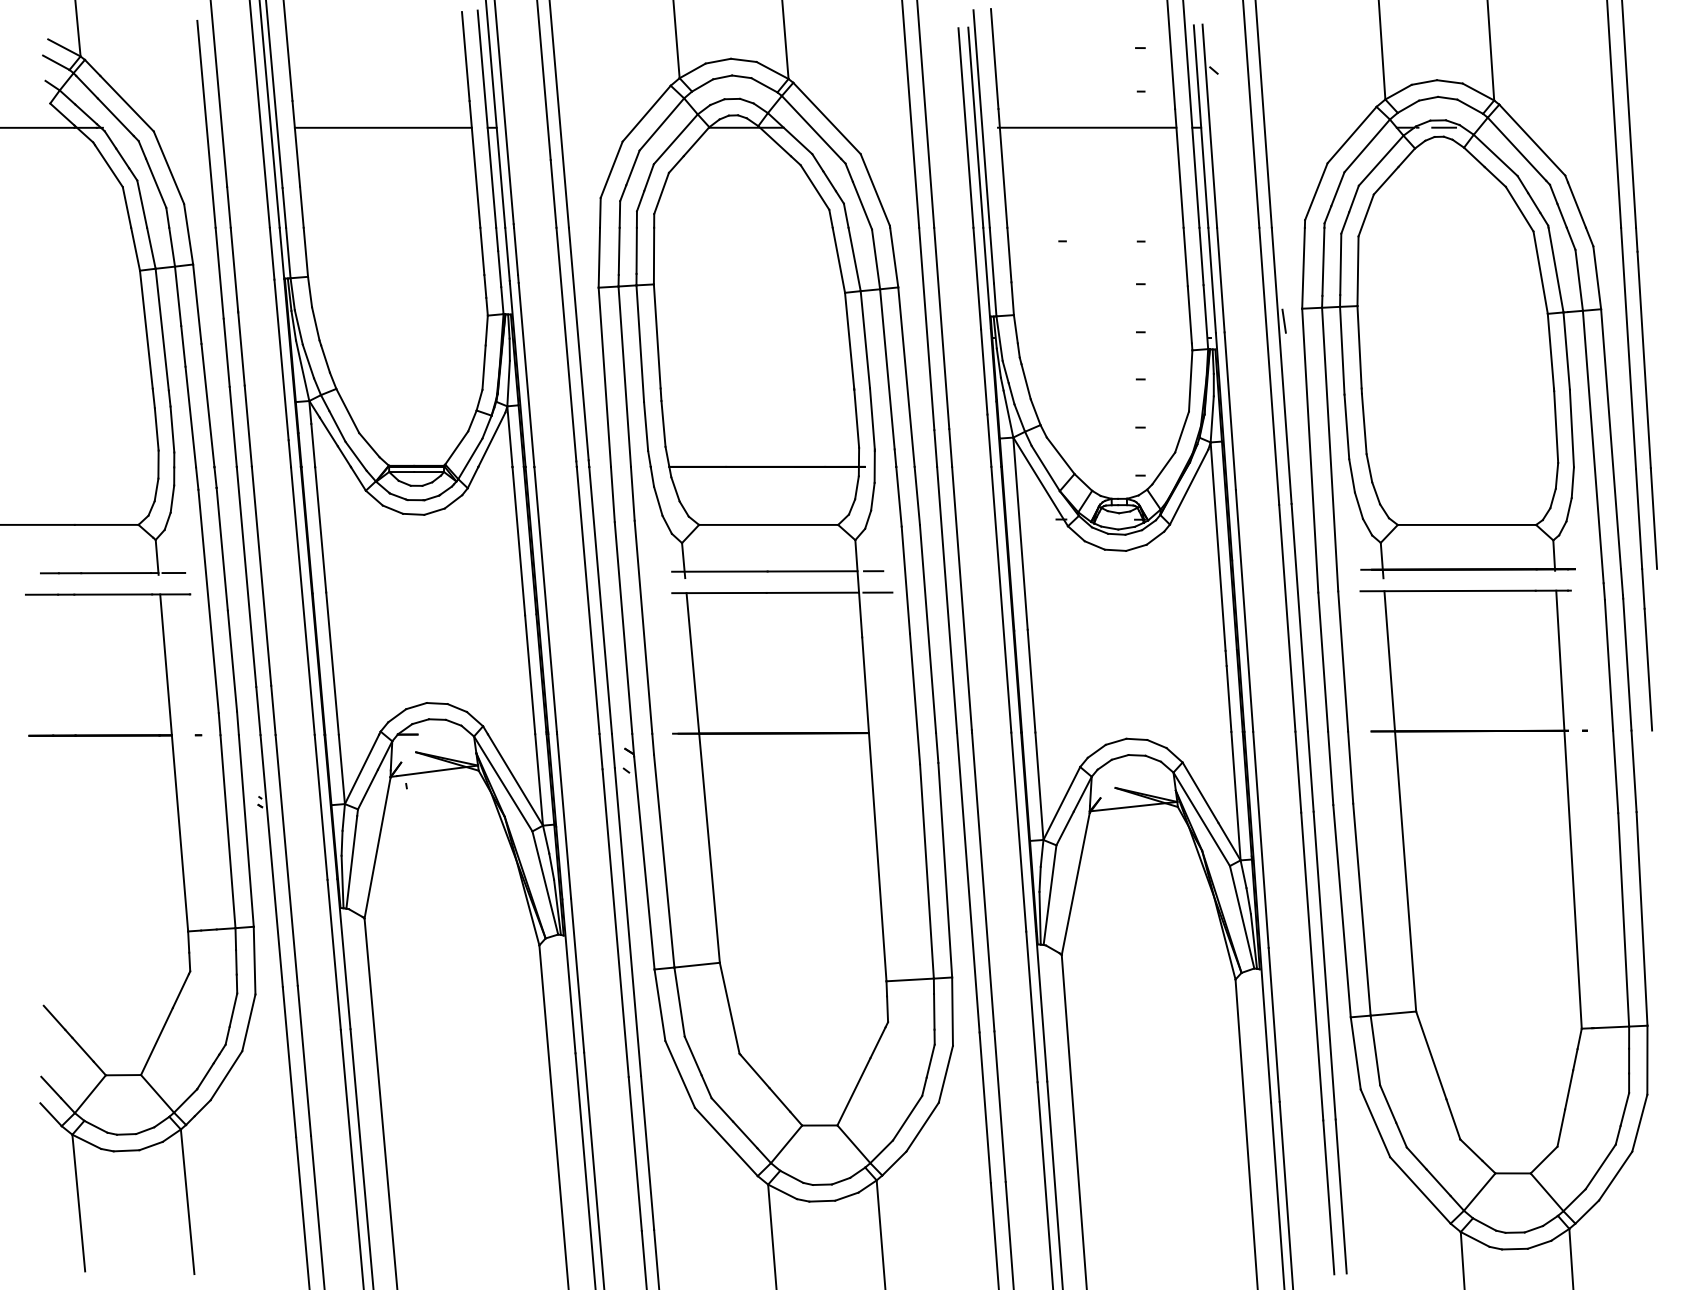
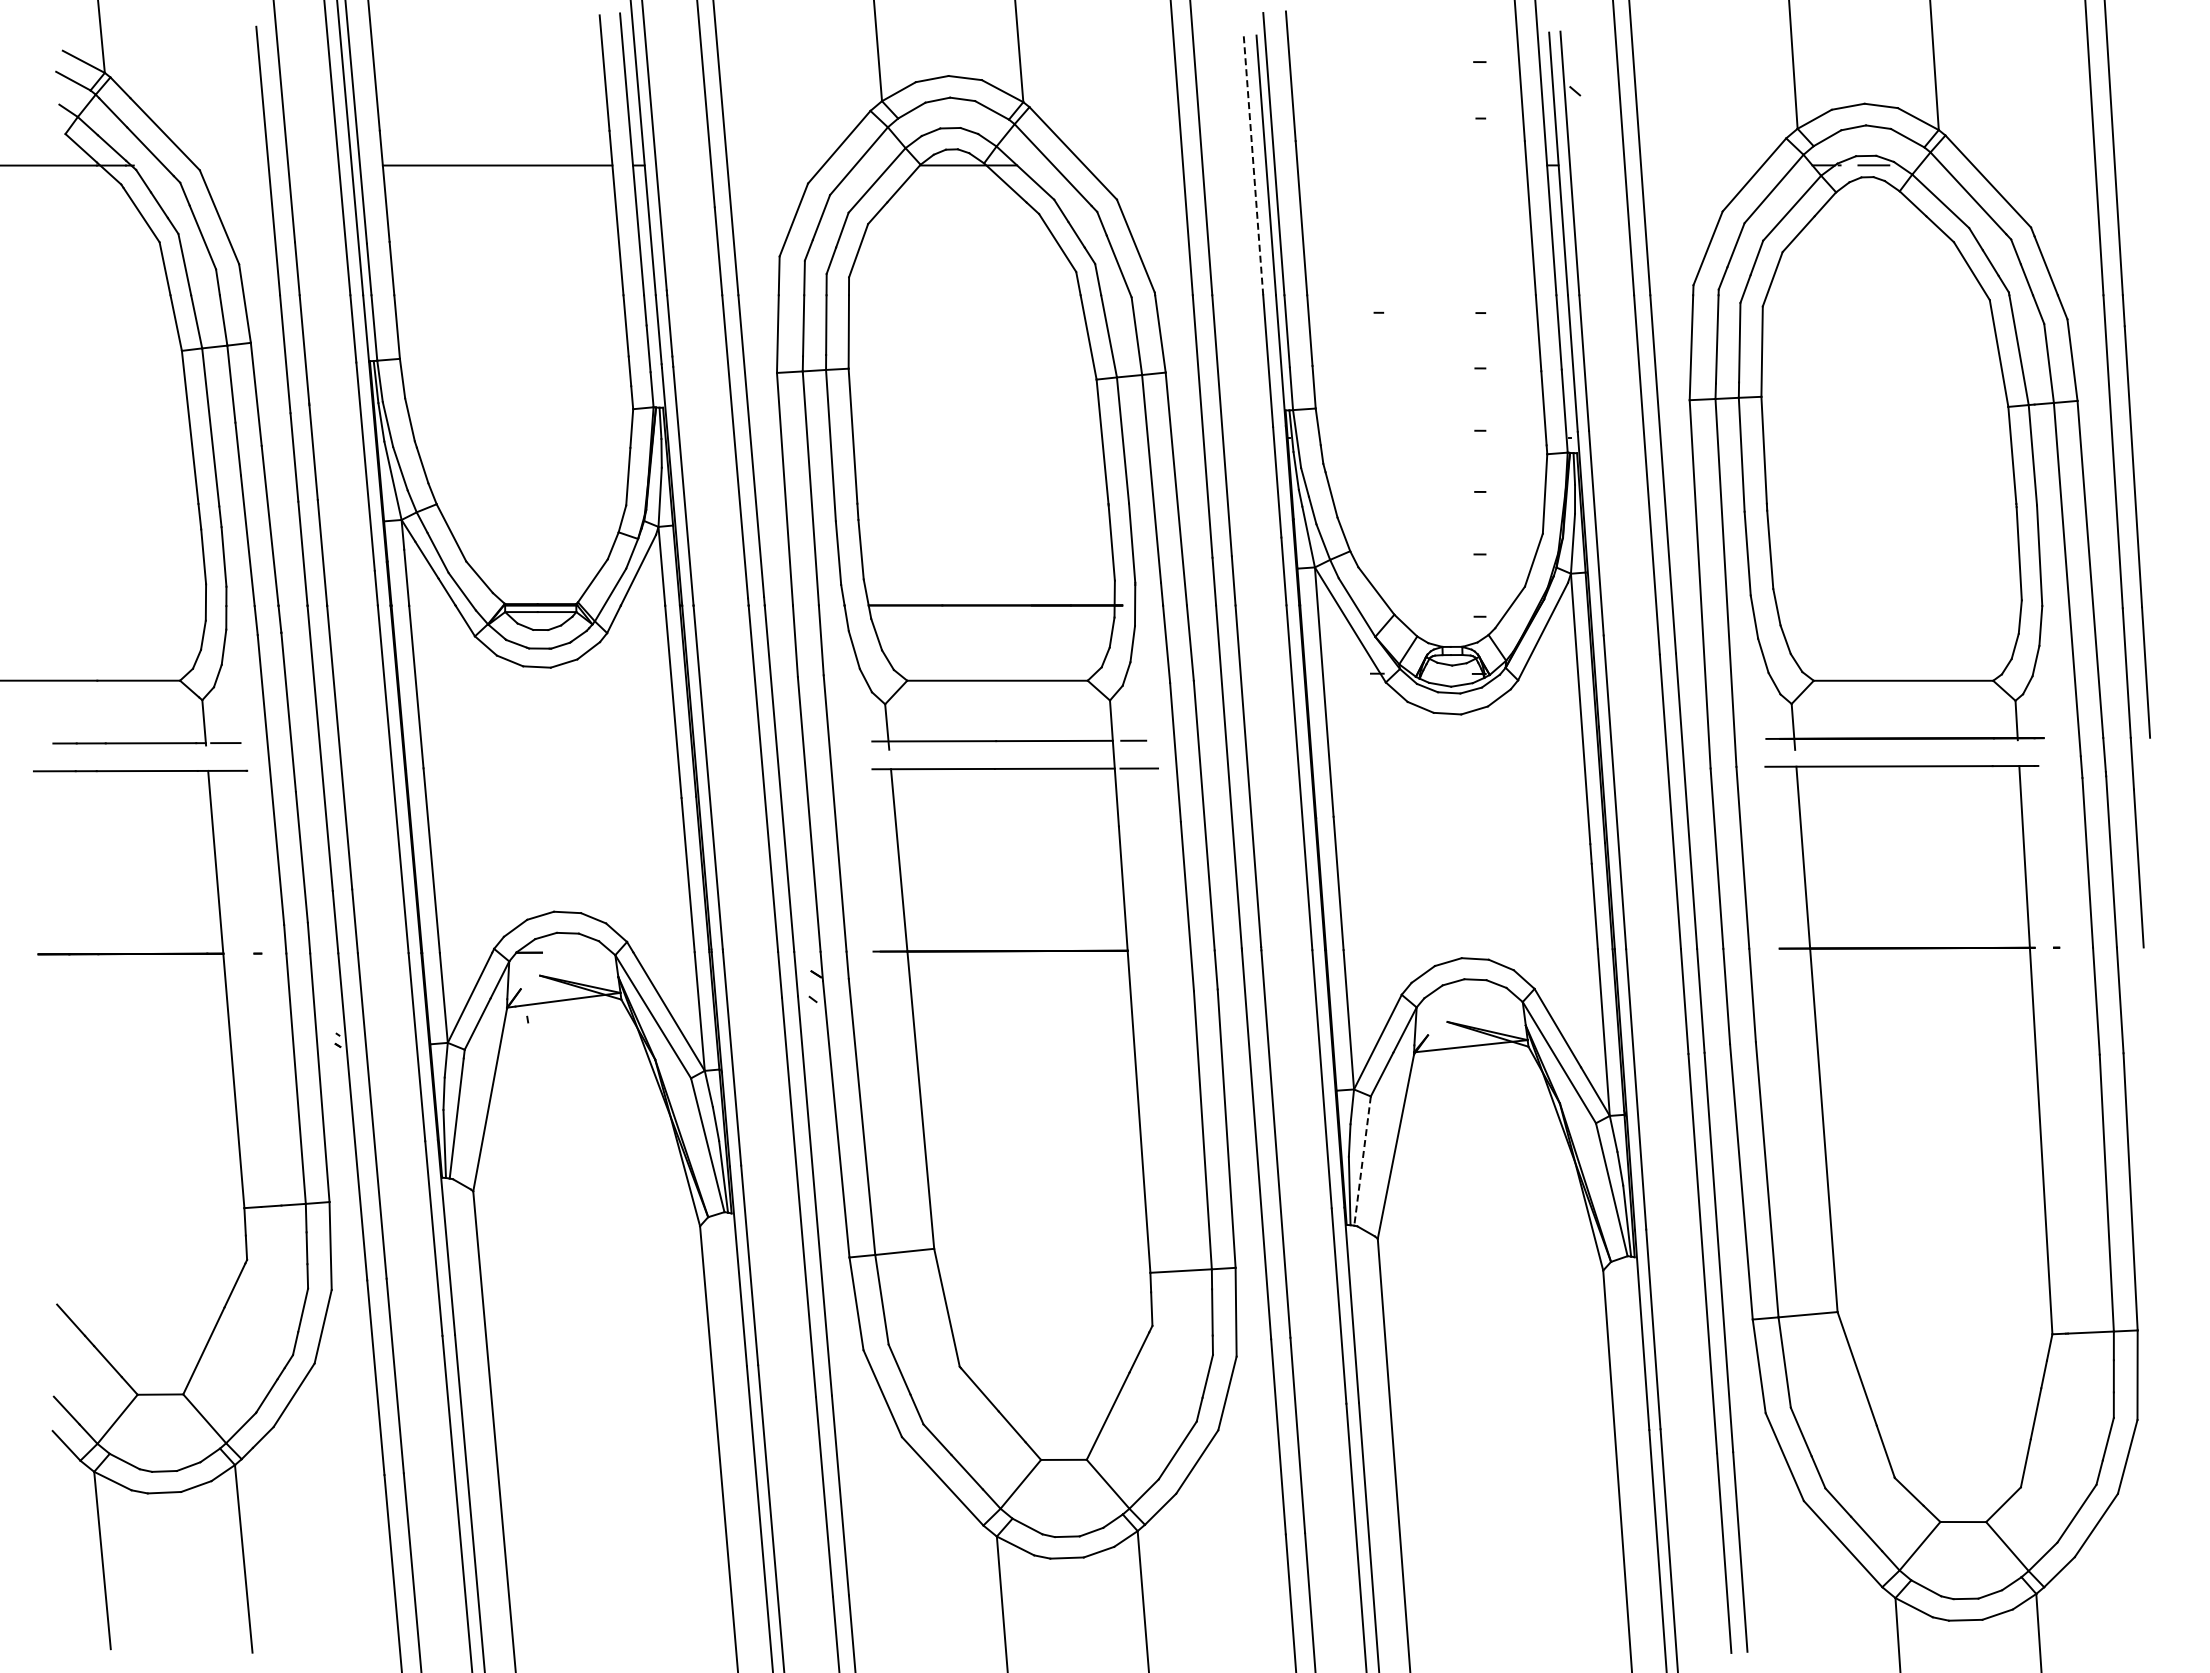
line: (965, 127) -> (1253, 165), solid -> dashed
line: (1086, 127) -> (1410, 165), removed
line: (1284, 321) -> (1666, 416), removed
line: (1049, 895) -> (1362, 1161), solid -> dashed

